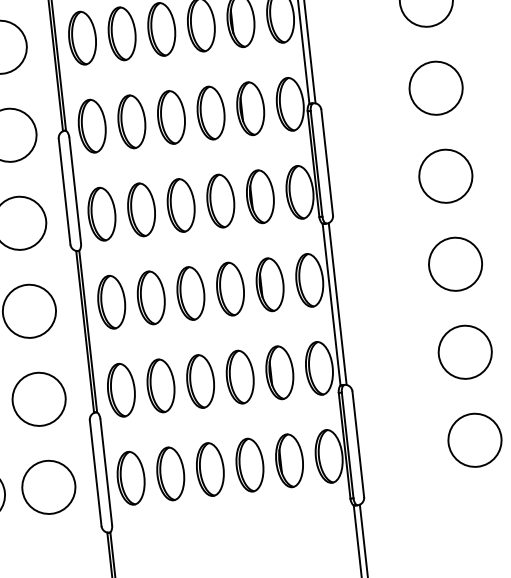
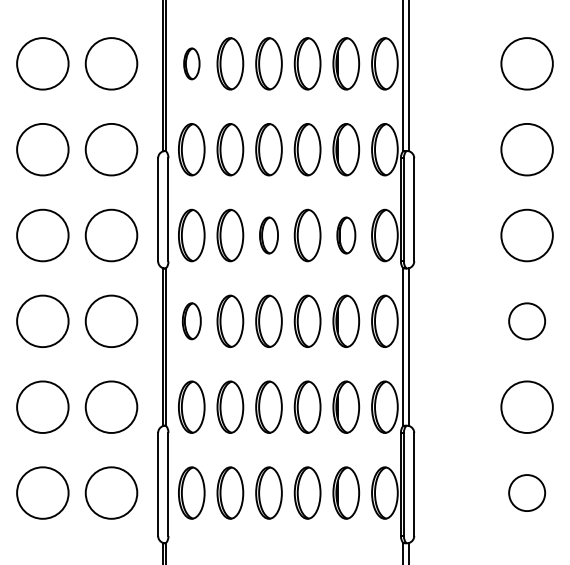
part: (82, 37) -> (191, 63), size x0.6
part: (260, 196) -> (346, 235), size x0.7
part: (180, 205) -> (268, 235), size x0.7
circle: (454, 264) -> (526, 321), size x0.7
part: (111, 301) -> (191, 320), size x0.7
circle: (474, 439) -> (526, 492), size x0.7

